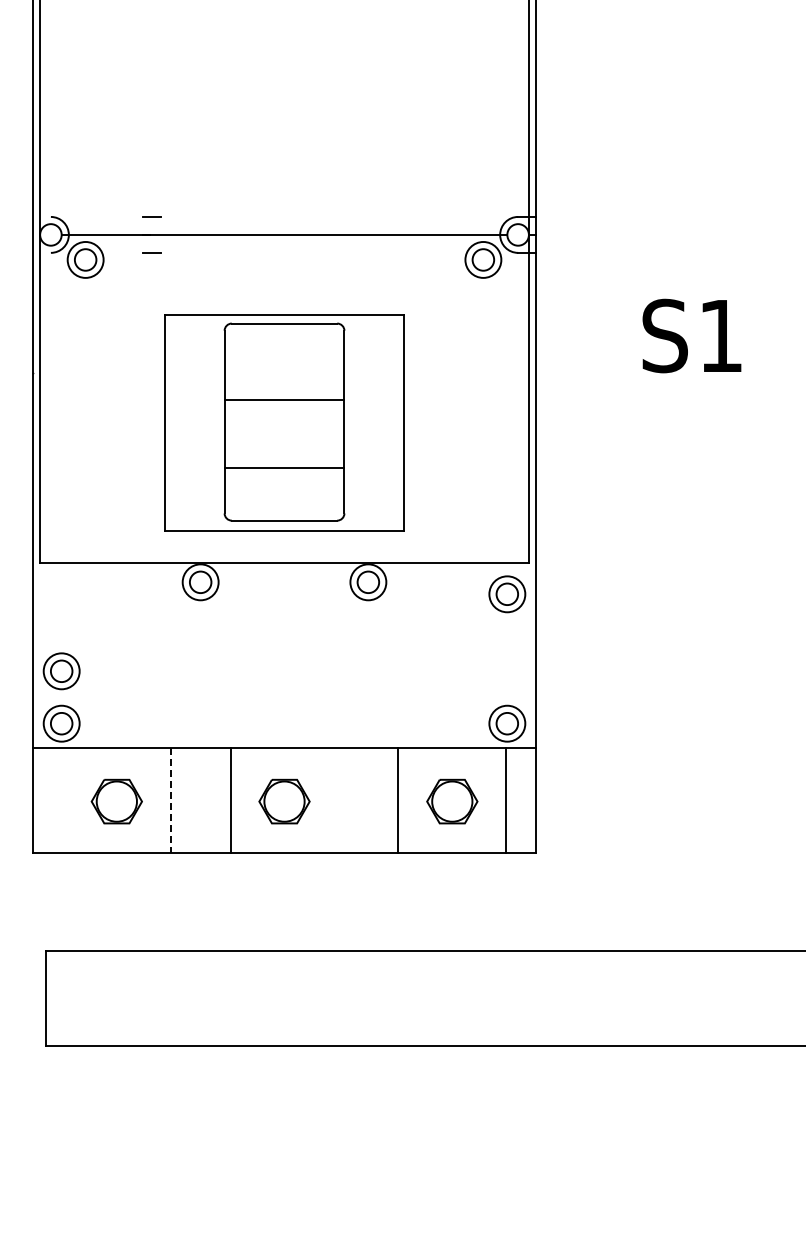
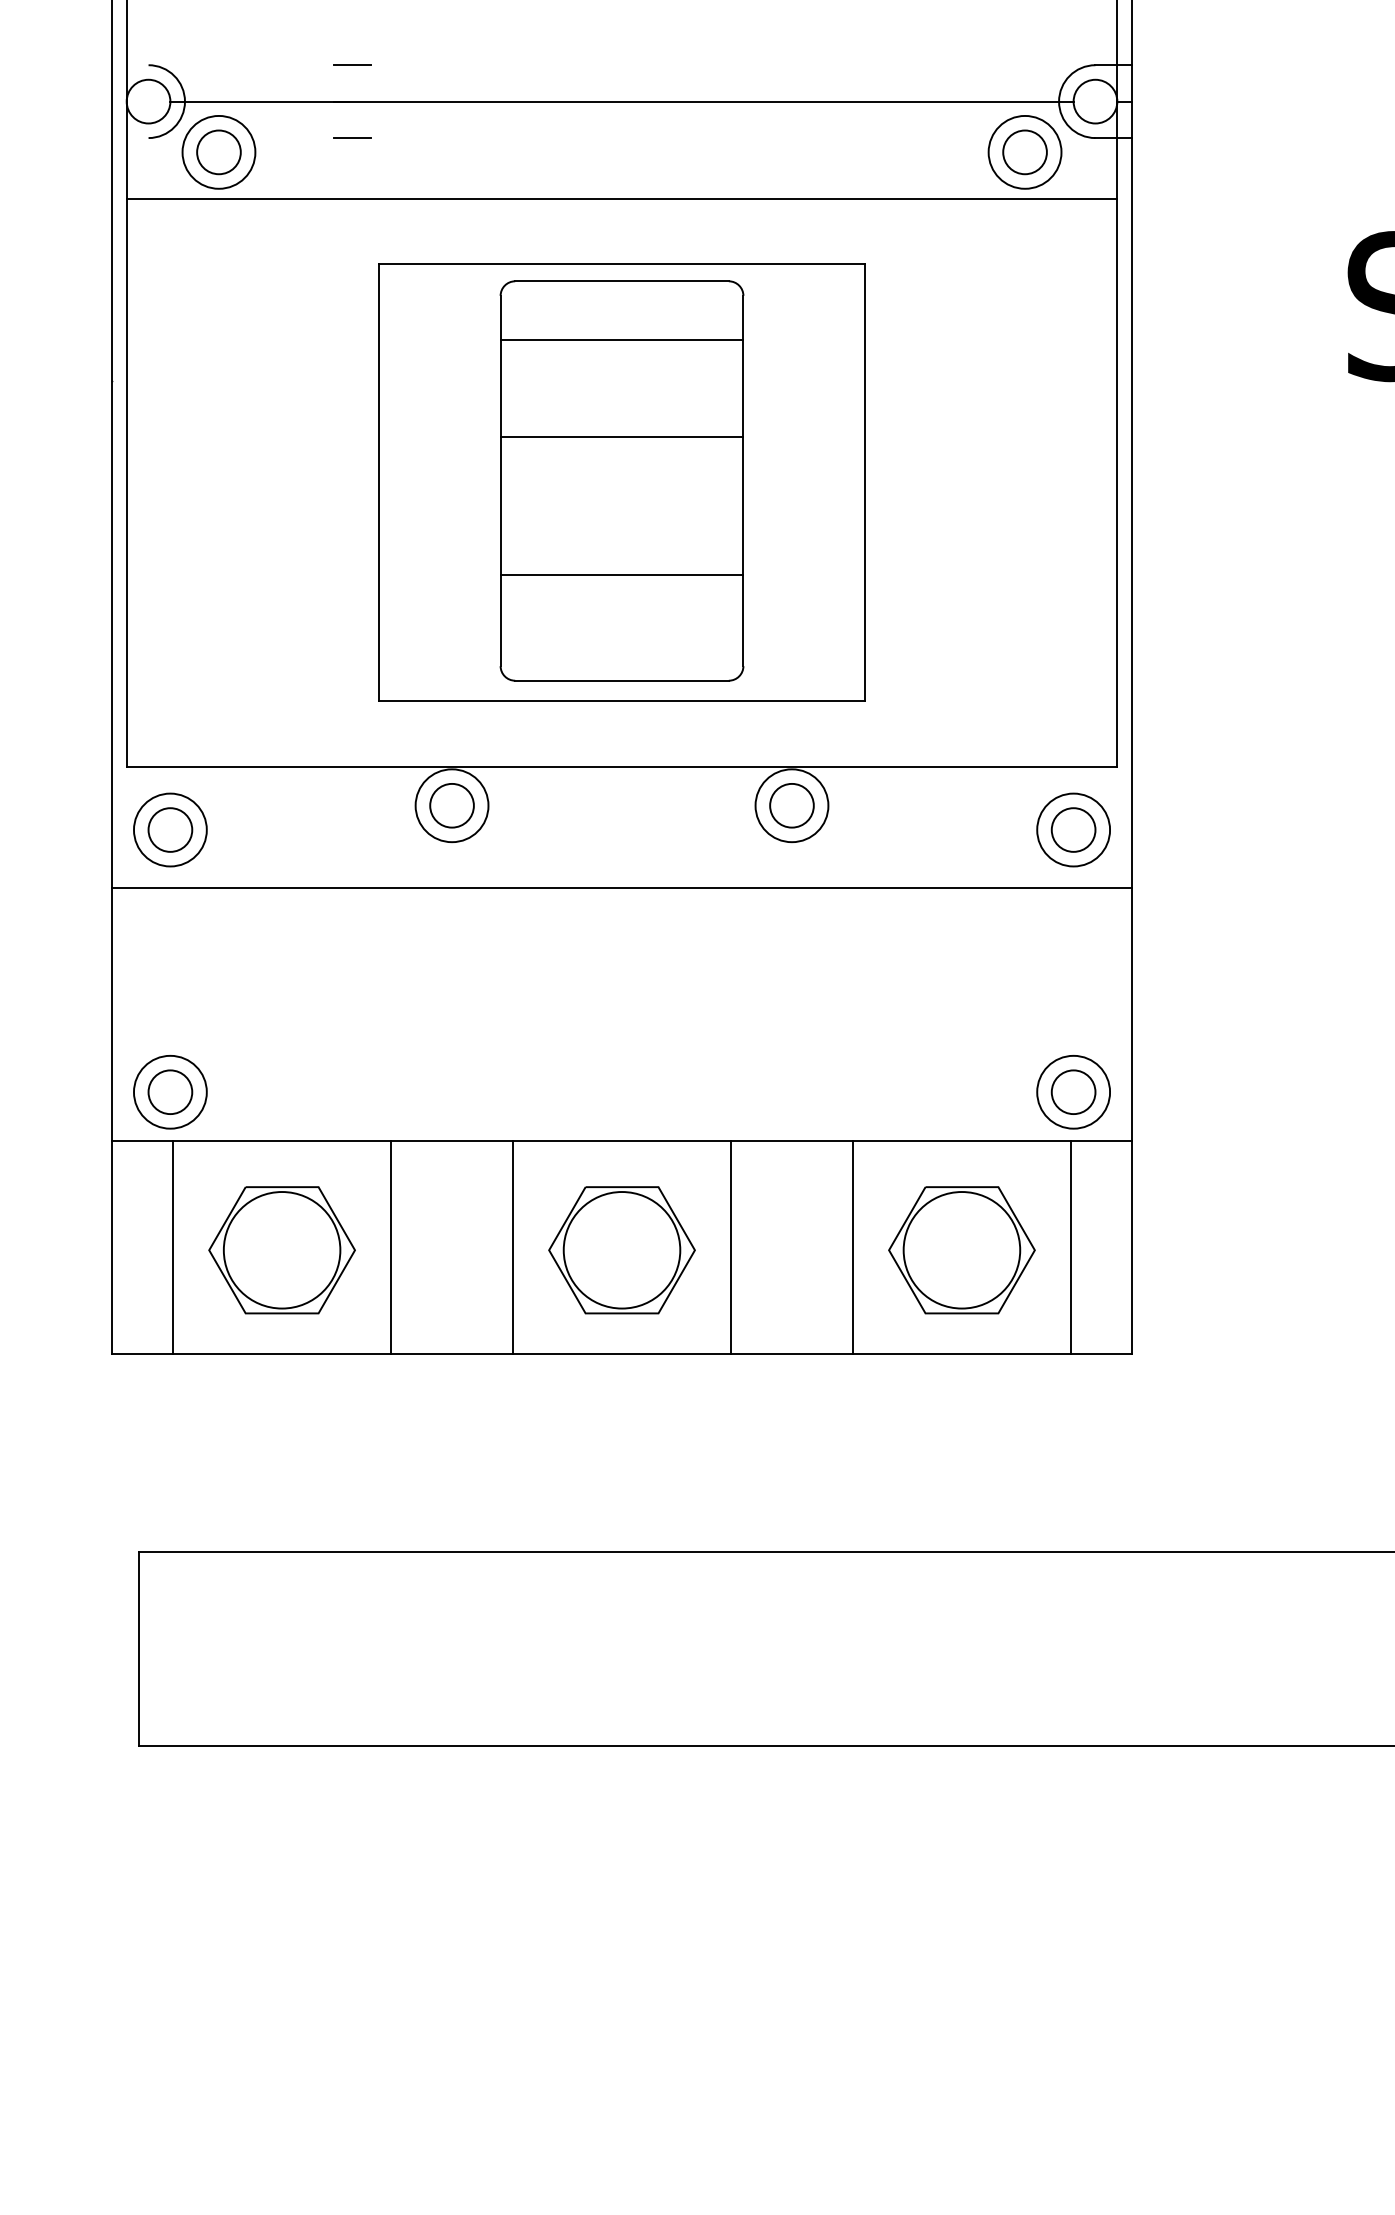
line: (284, 282) -> (621, 198), added
line: (284, 352) -> (621, 339), added
line: (284, 623) -> (621, 889), added
part: (61, 671) -> (170, 830), moved
line: (62, 800) -> (172, 1247), added
line: (170, 800) -> (390, 1247), dashed -> solid
line: (338, 800) -> (731, 1247), added
part: (116, 801) -> (281, 1249), size x1.43
part: (284, 801) -> (621, 1249), size x1.43
part: (452, 801) -> (962, 1249), size x1.43

